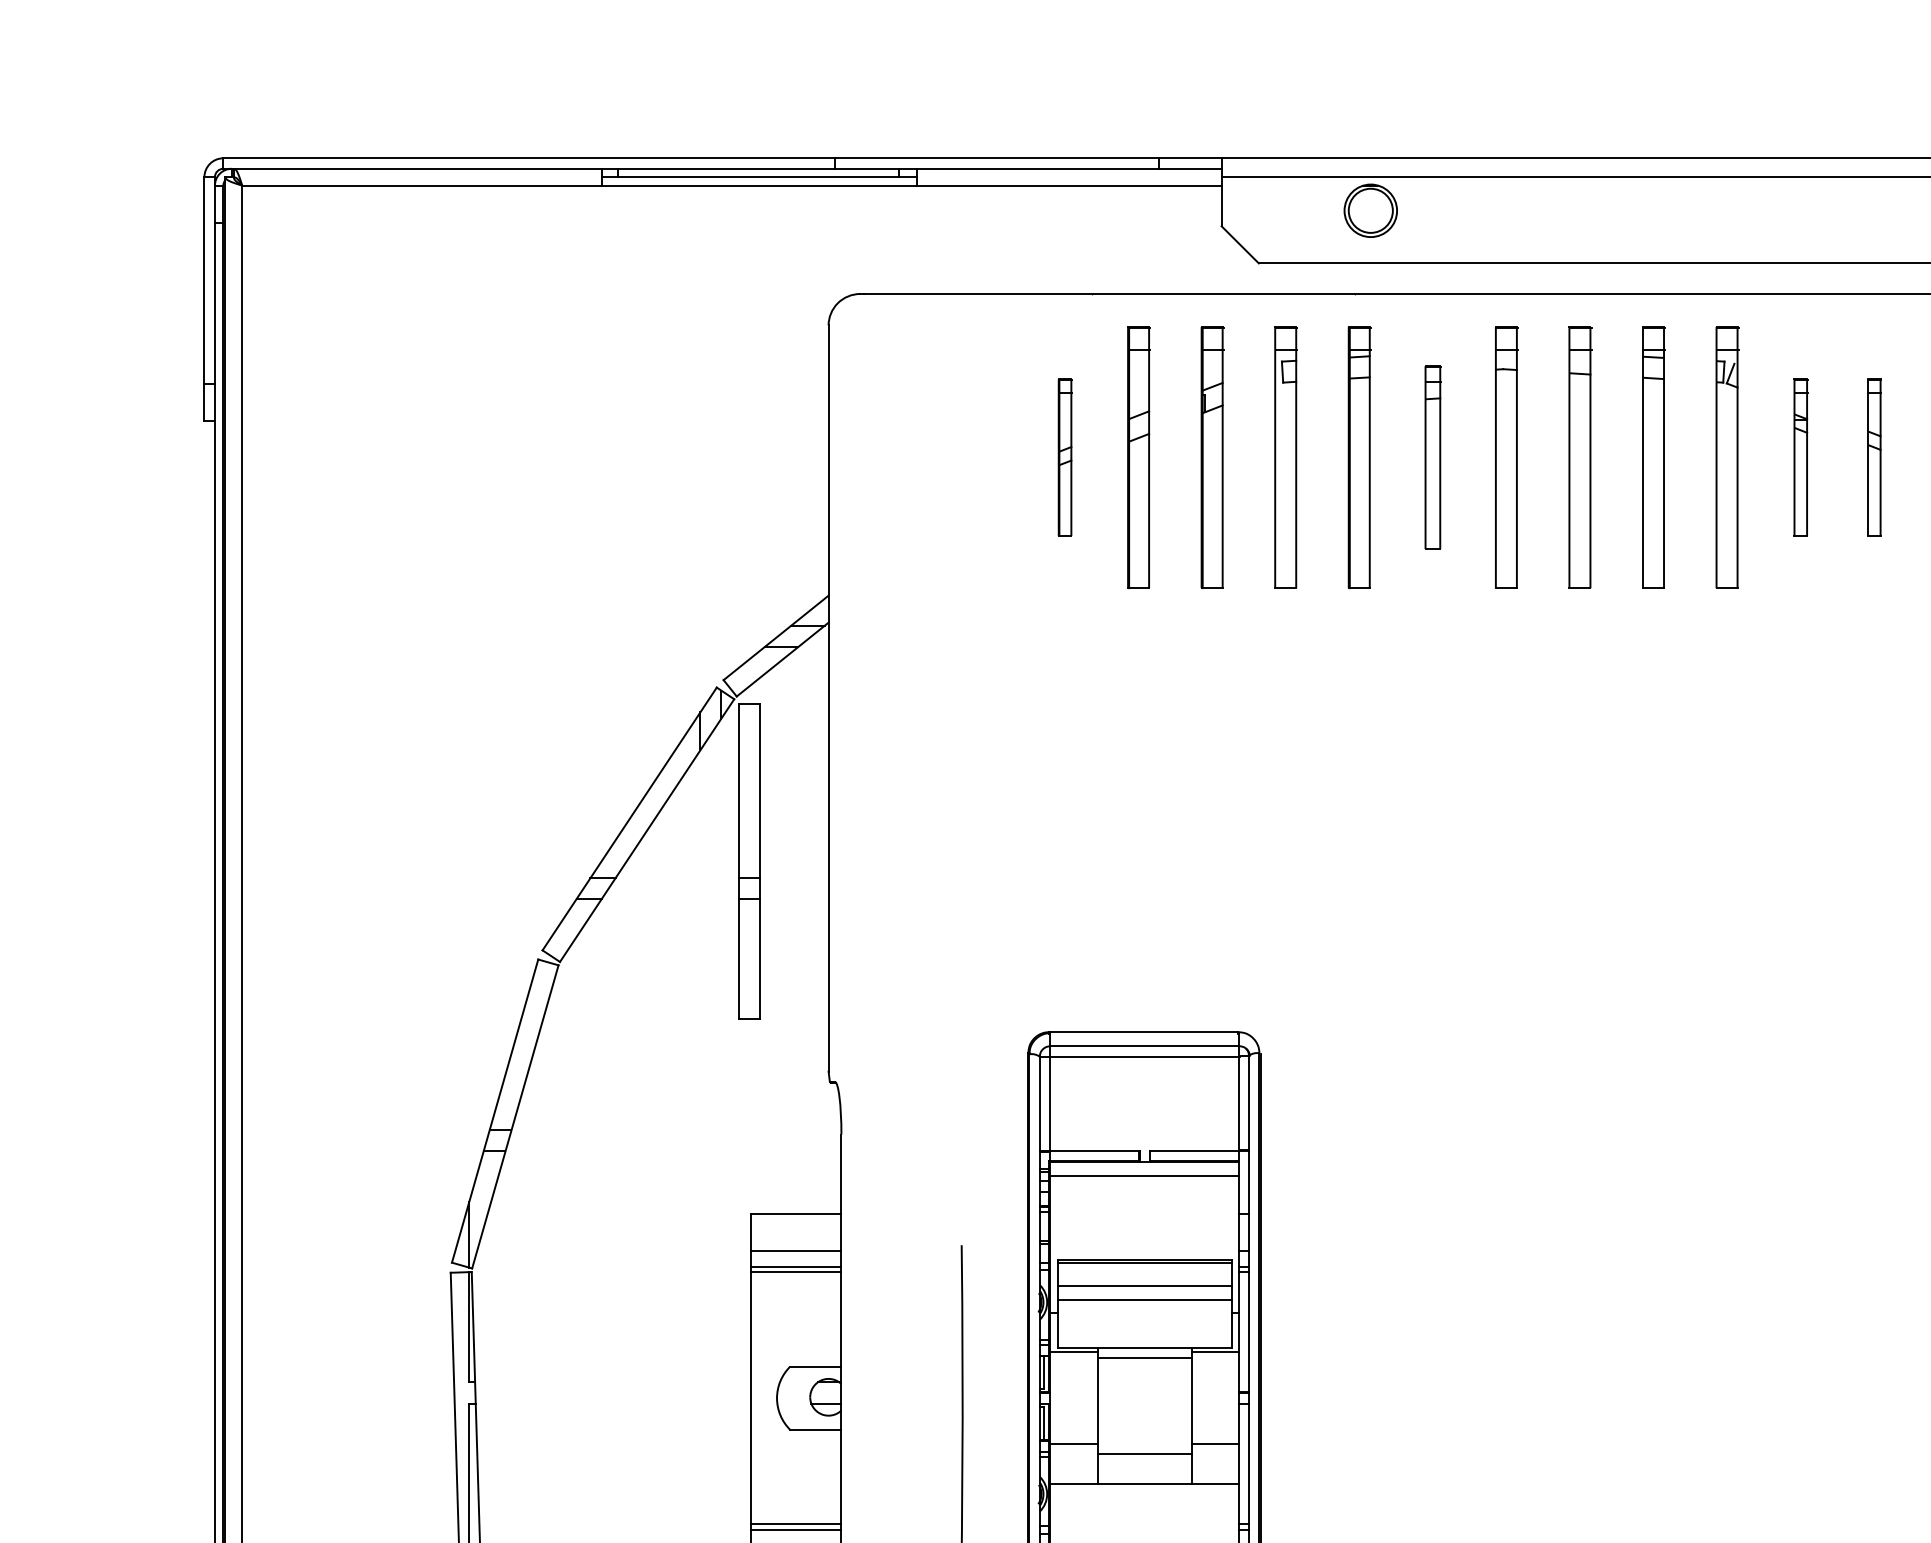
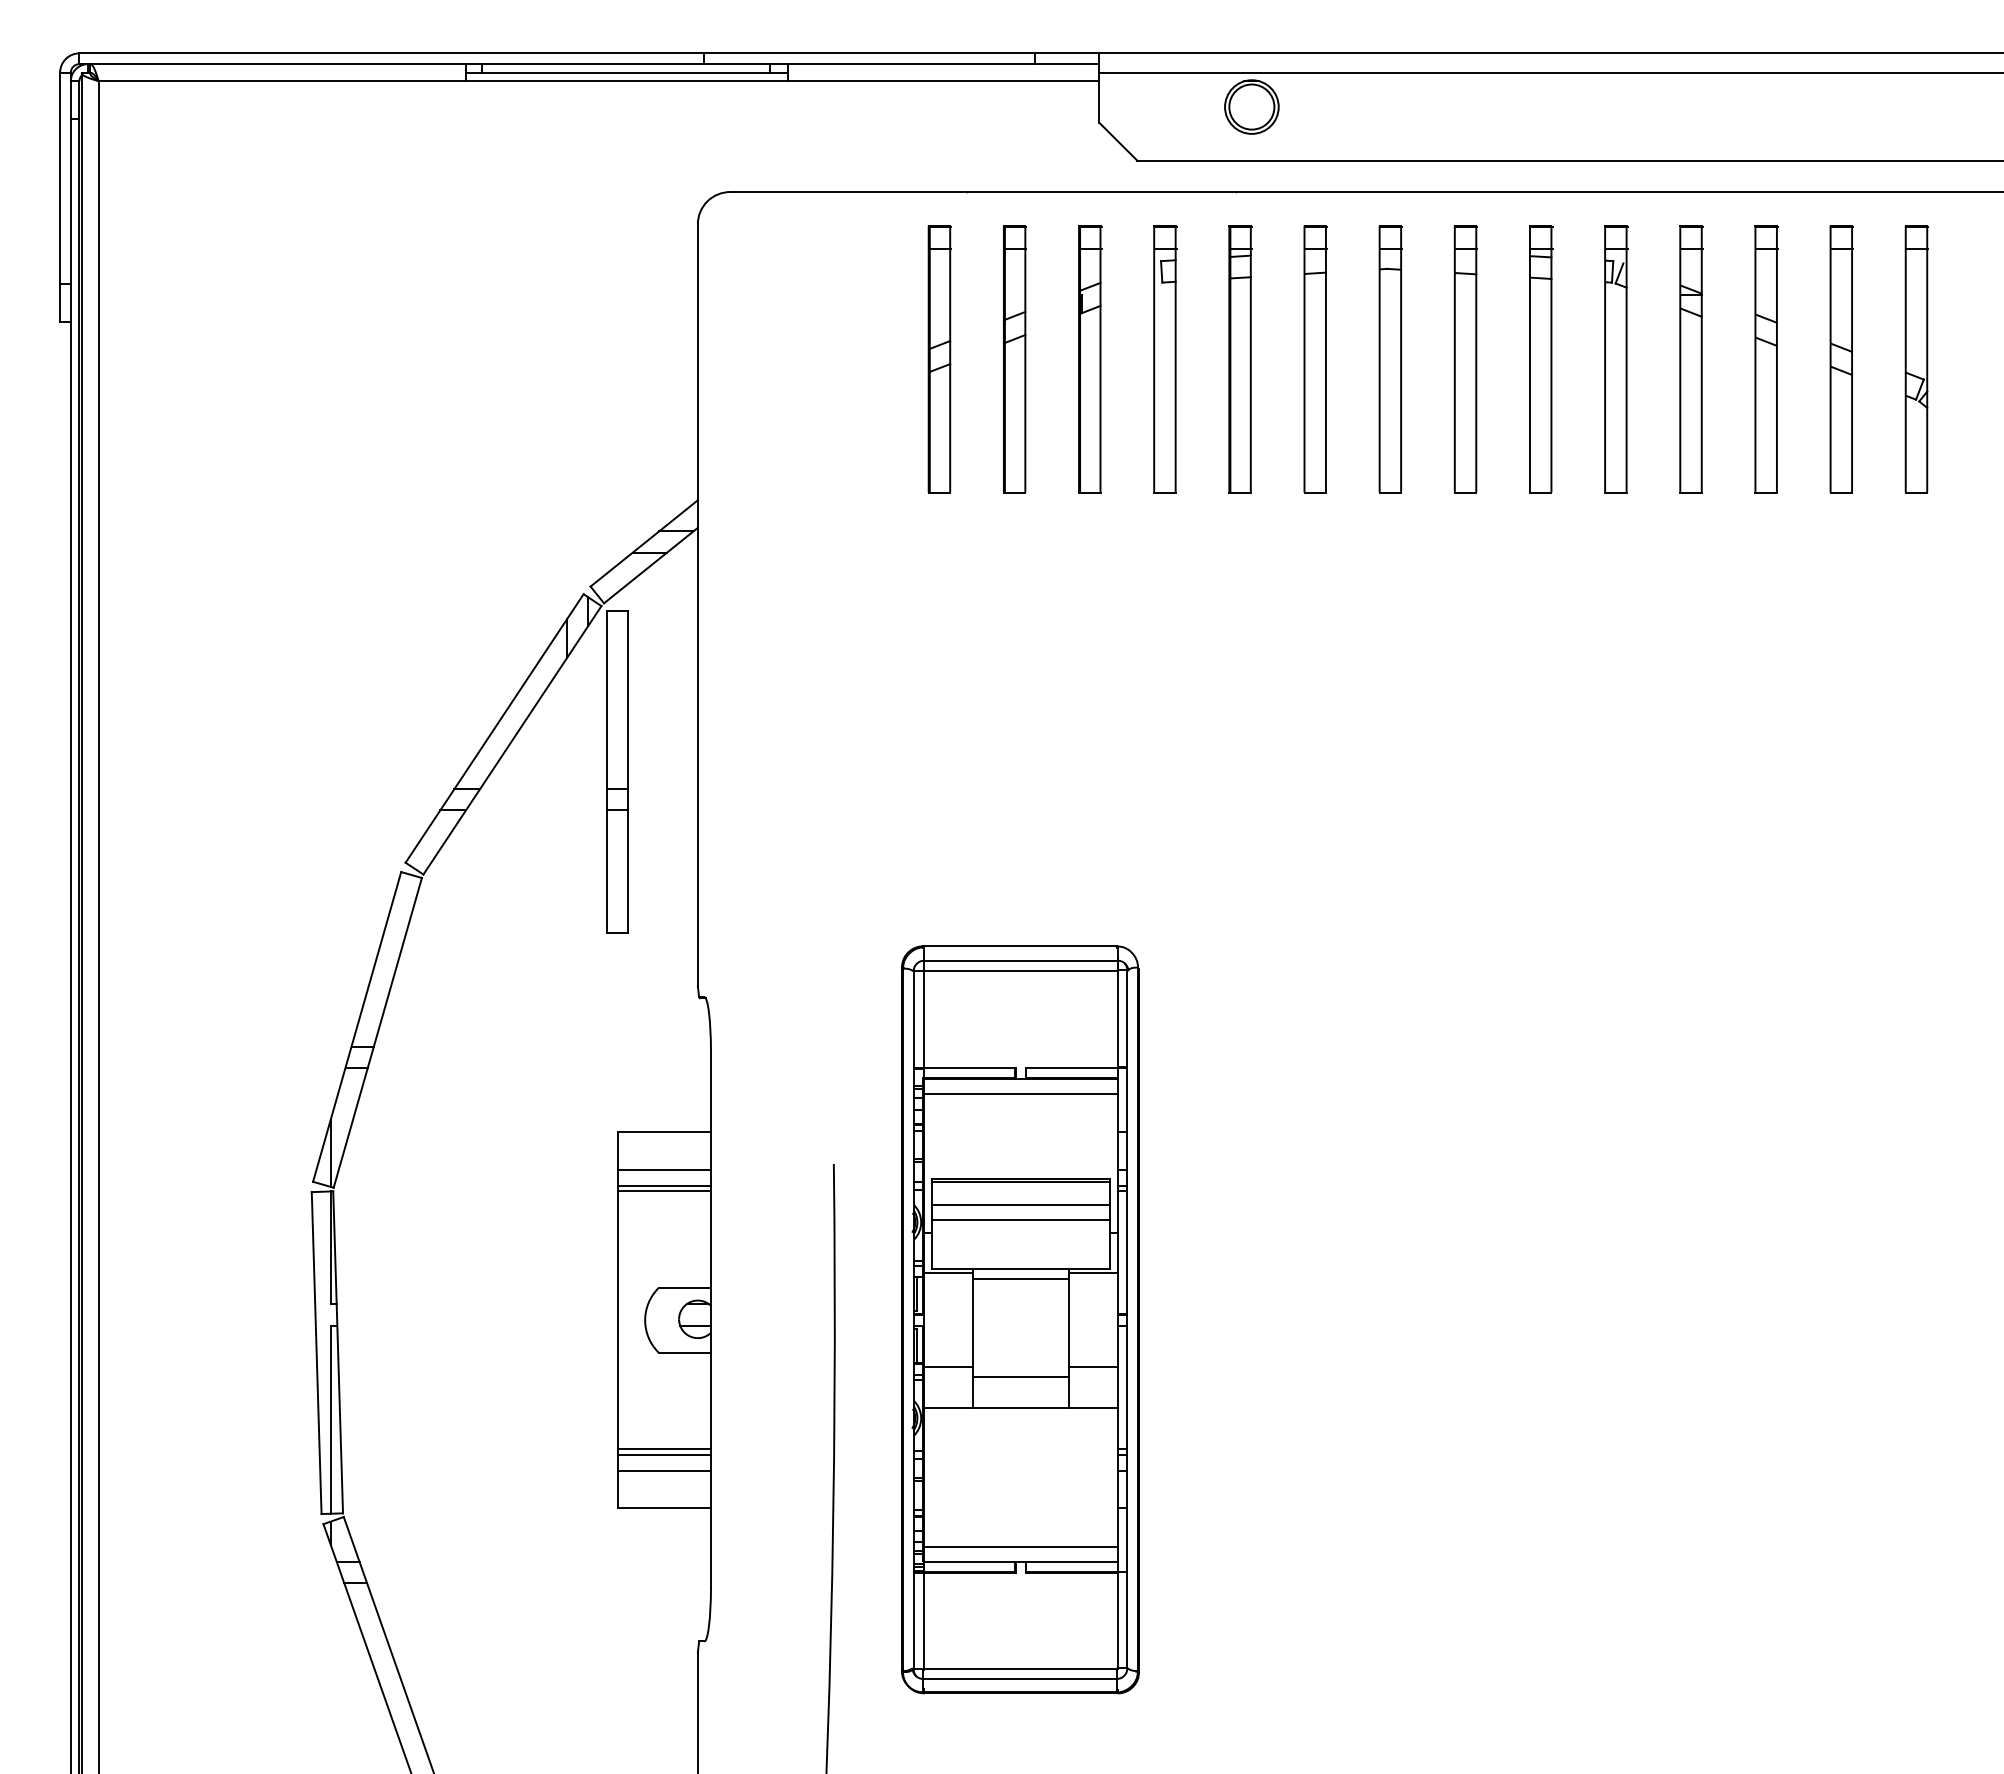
part: (1065, 457) -> (939, 359), size x1.67
part: (1433, 457) -> (1315, 359), size x1.43
part: (1801, 457) -> (1691, 359), size x1.67
part: (1874, 457) -> (1766, 359), size x1.67

